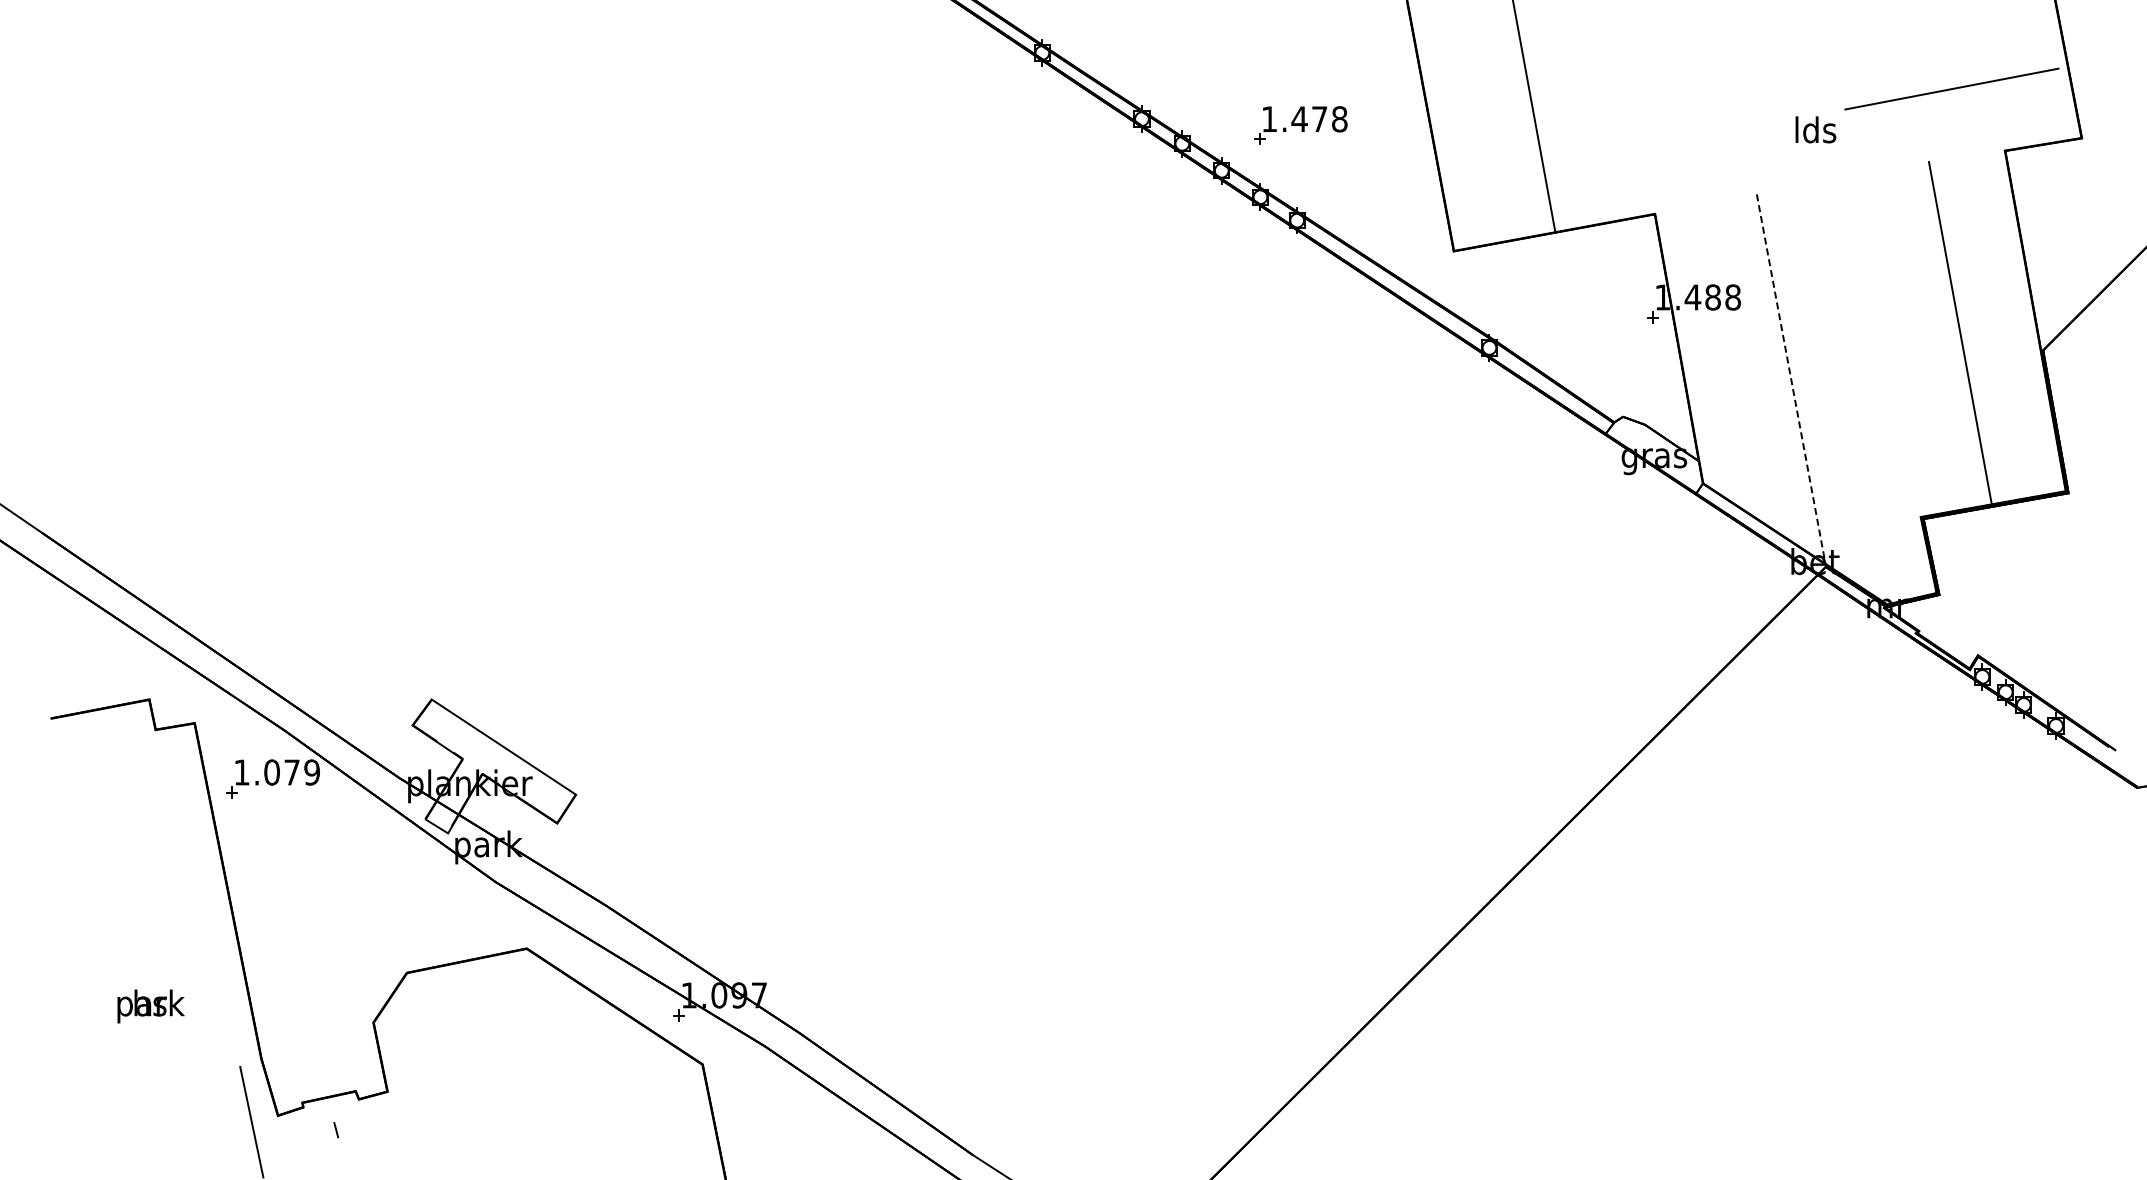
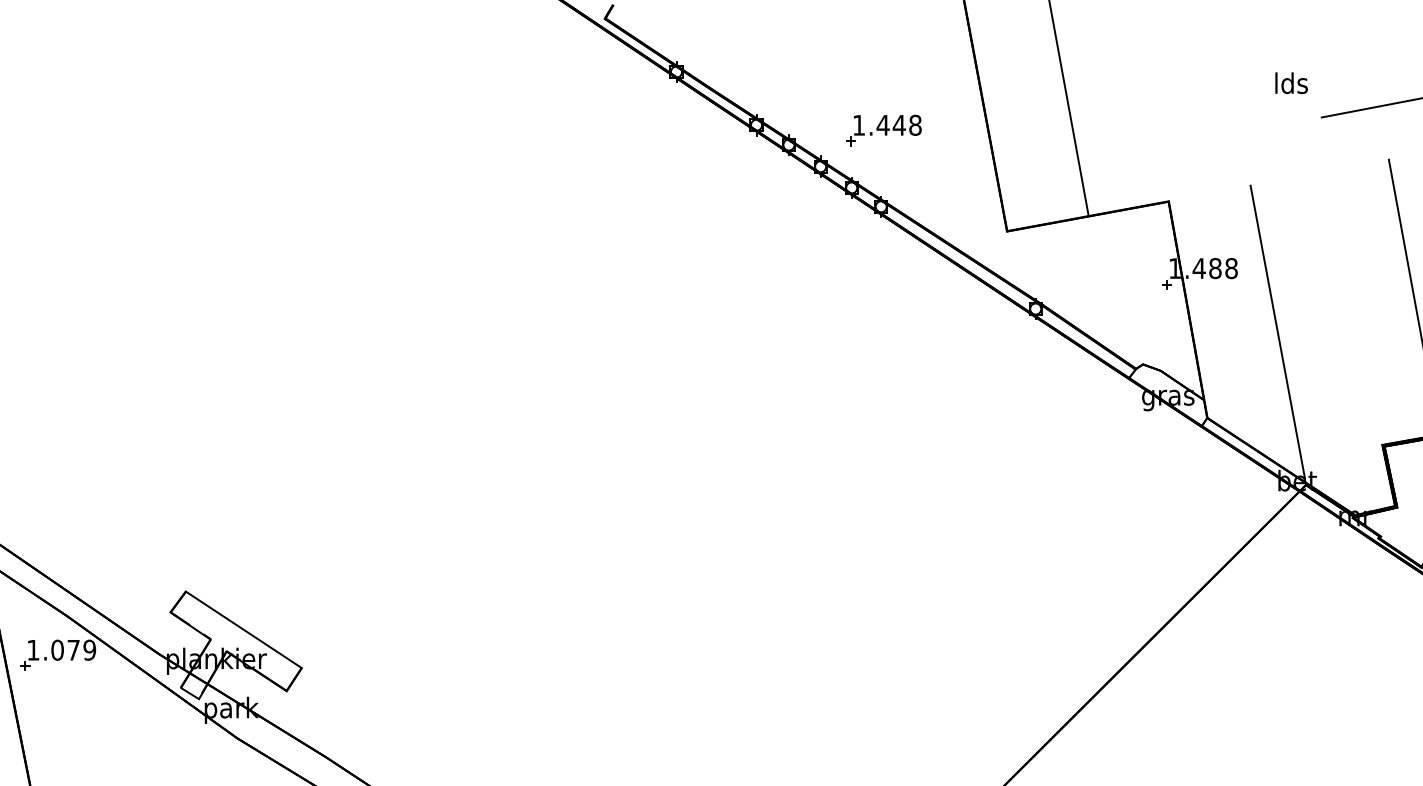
text: (1319, 118) -> (899, 124), 1.478 -> 1.448
text: (1815, 129) -> (1291, 82), moved
line: (1790, 377) -> (1277, 332), dashed -> solid

